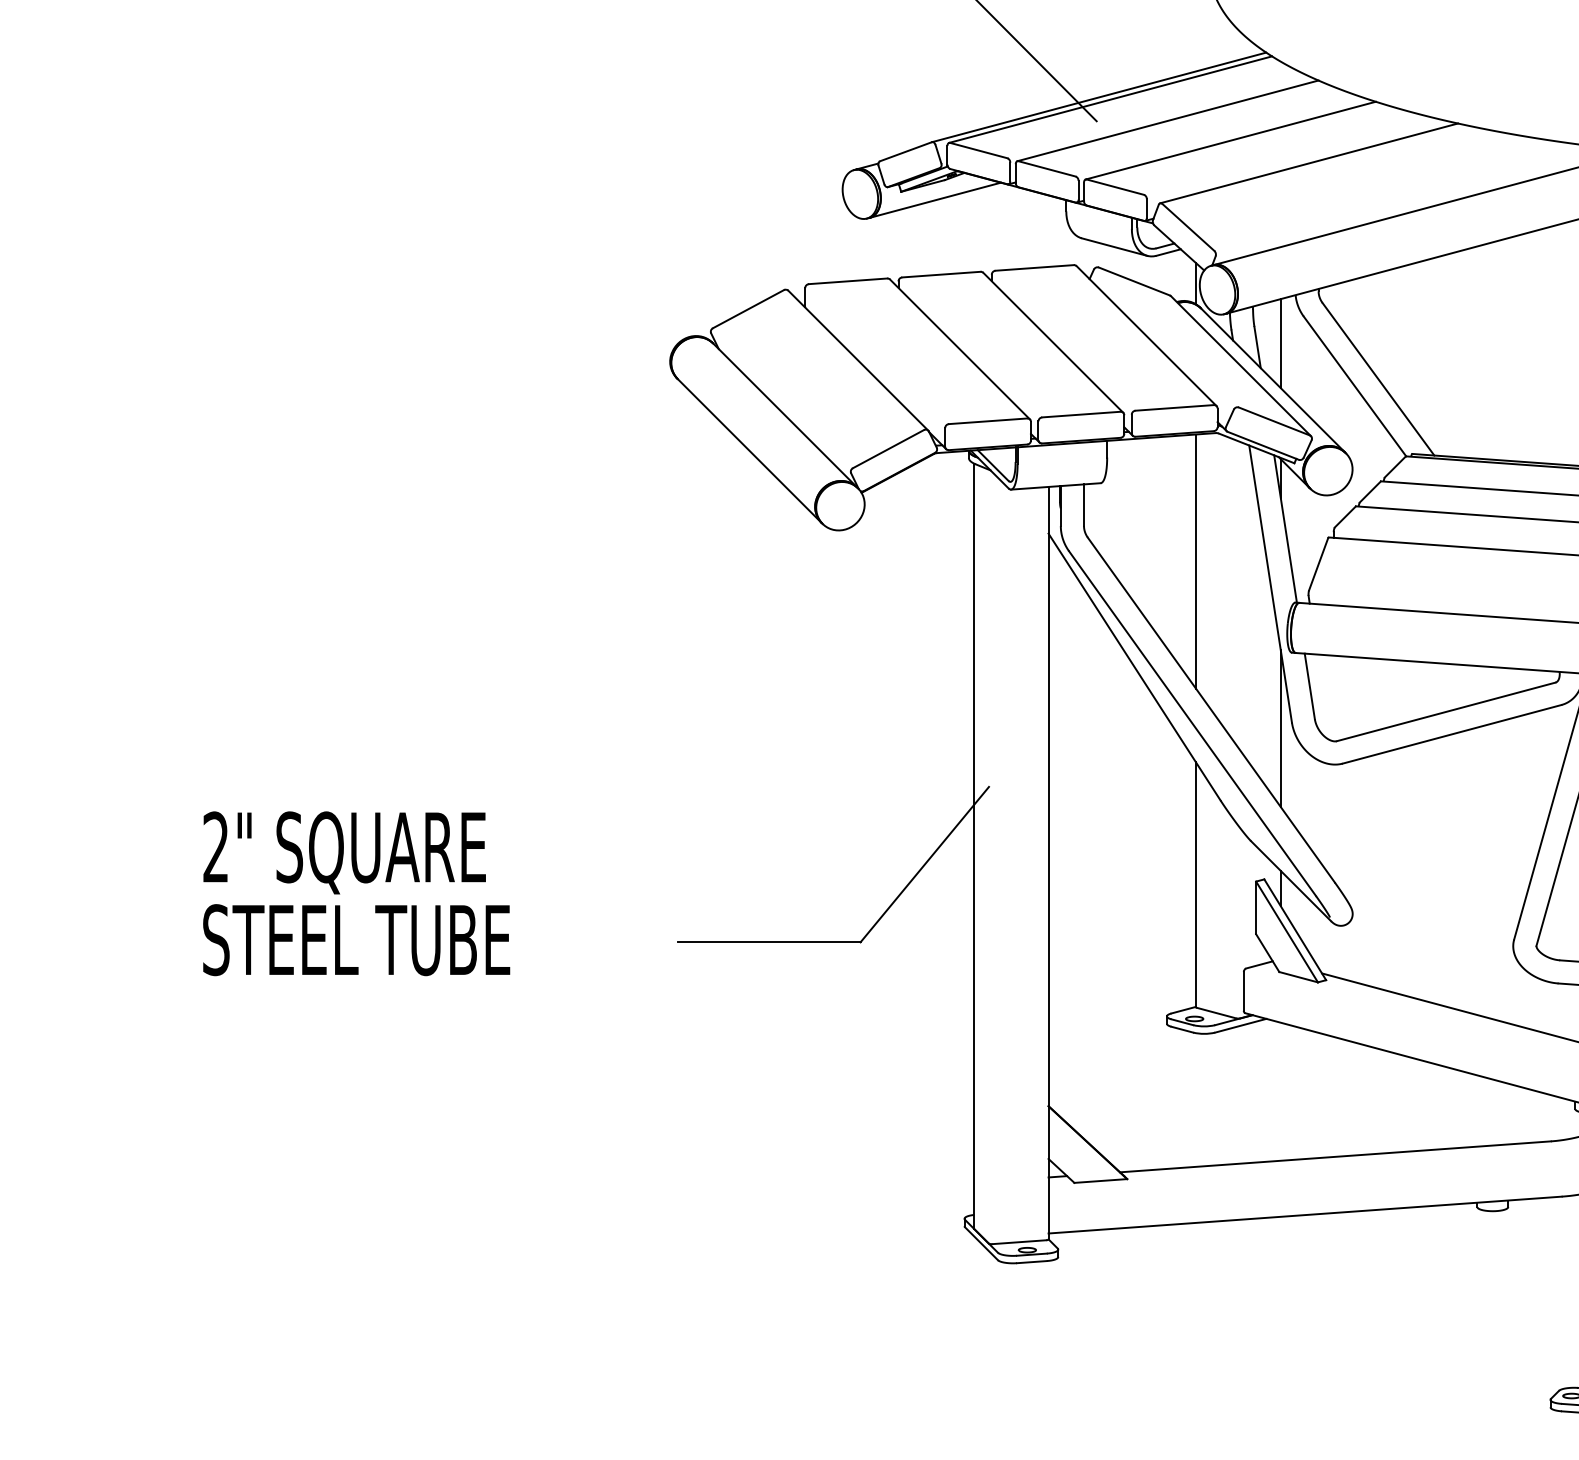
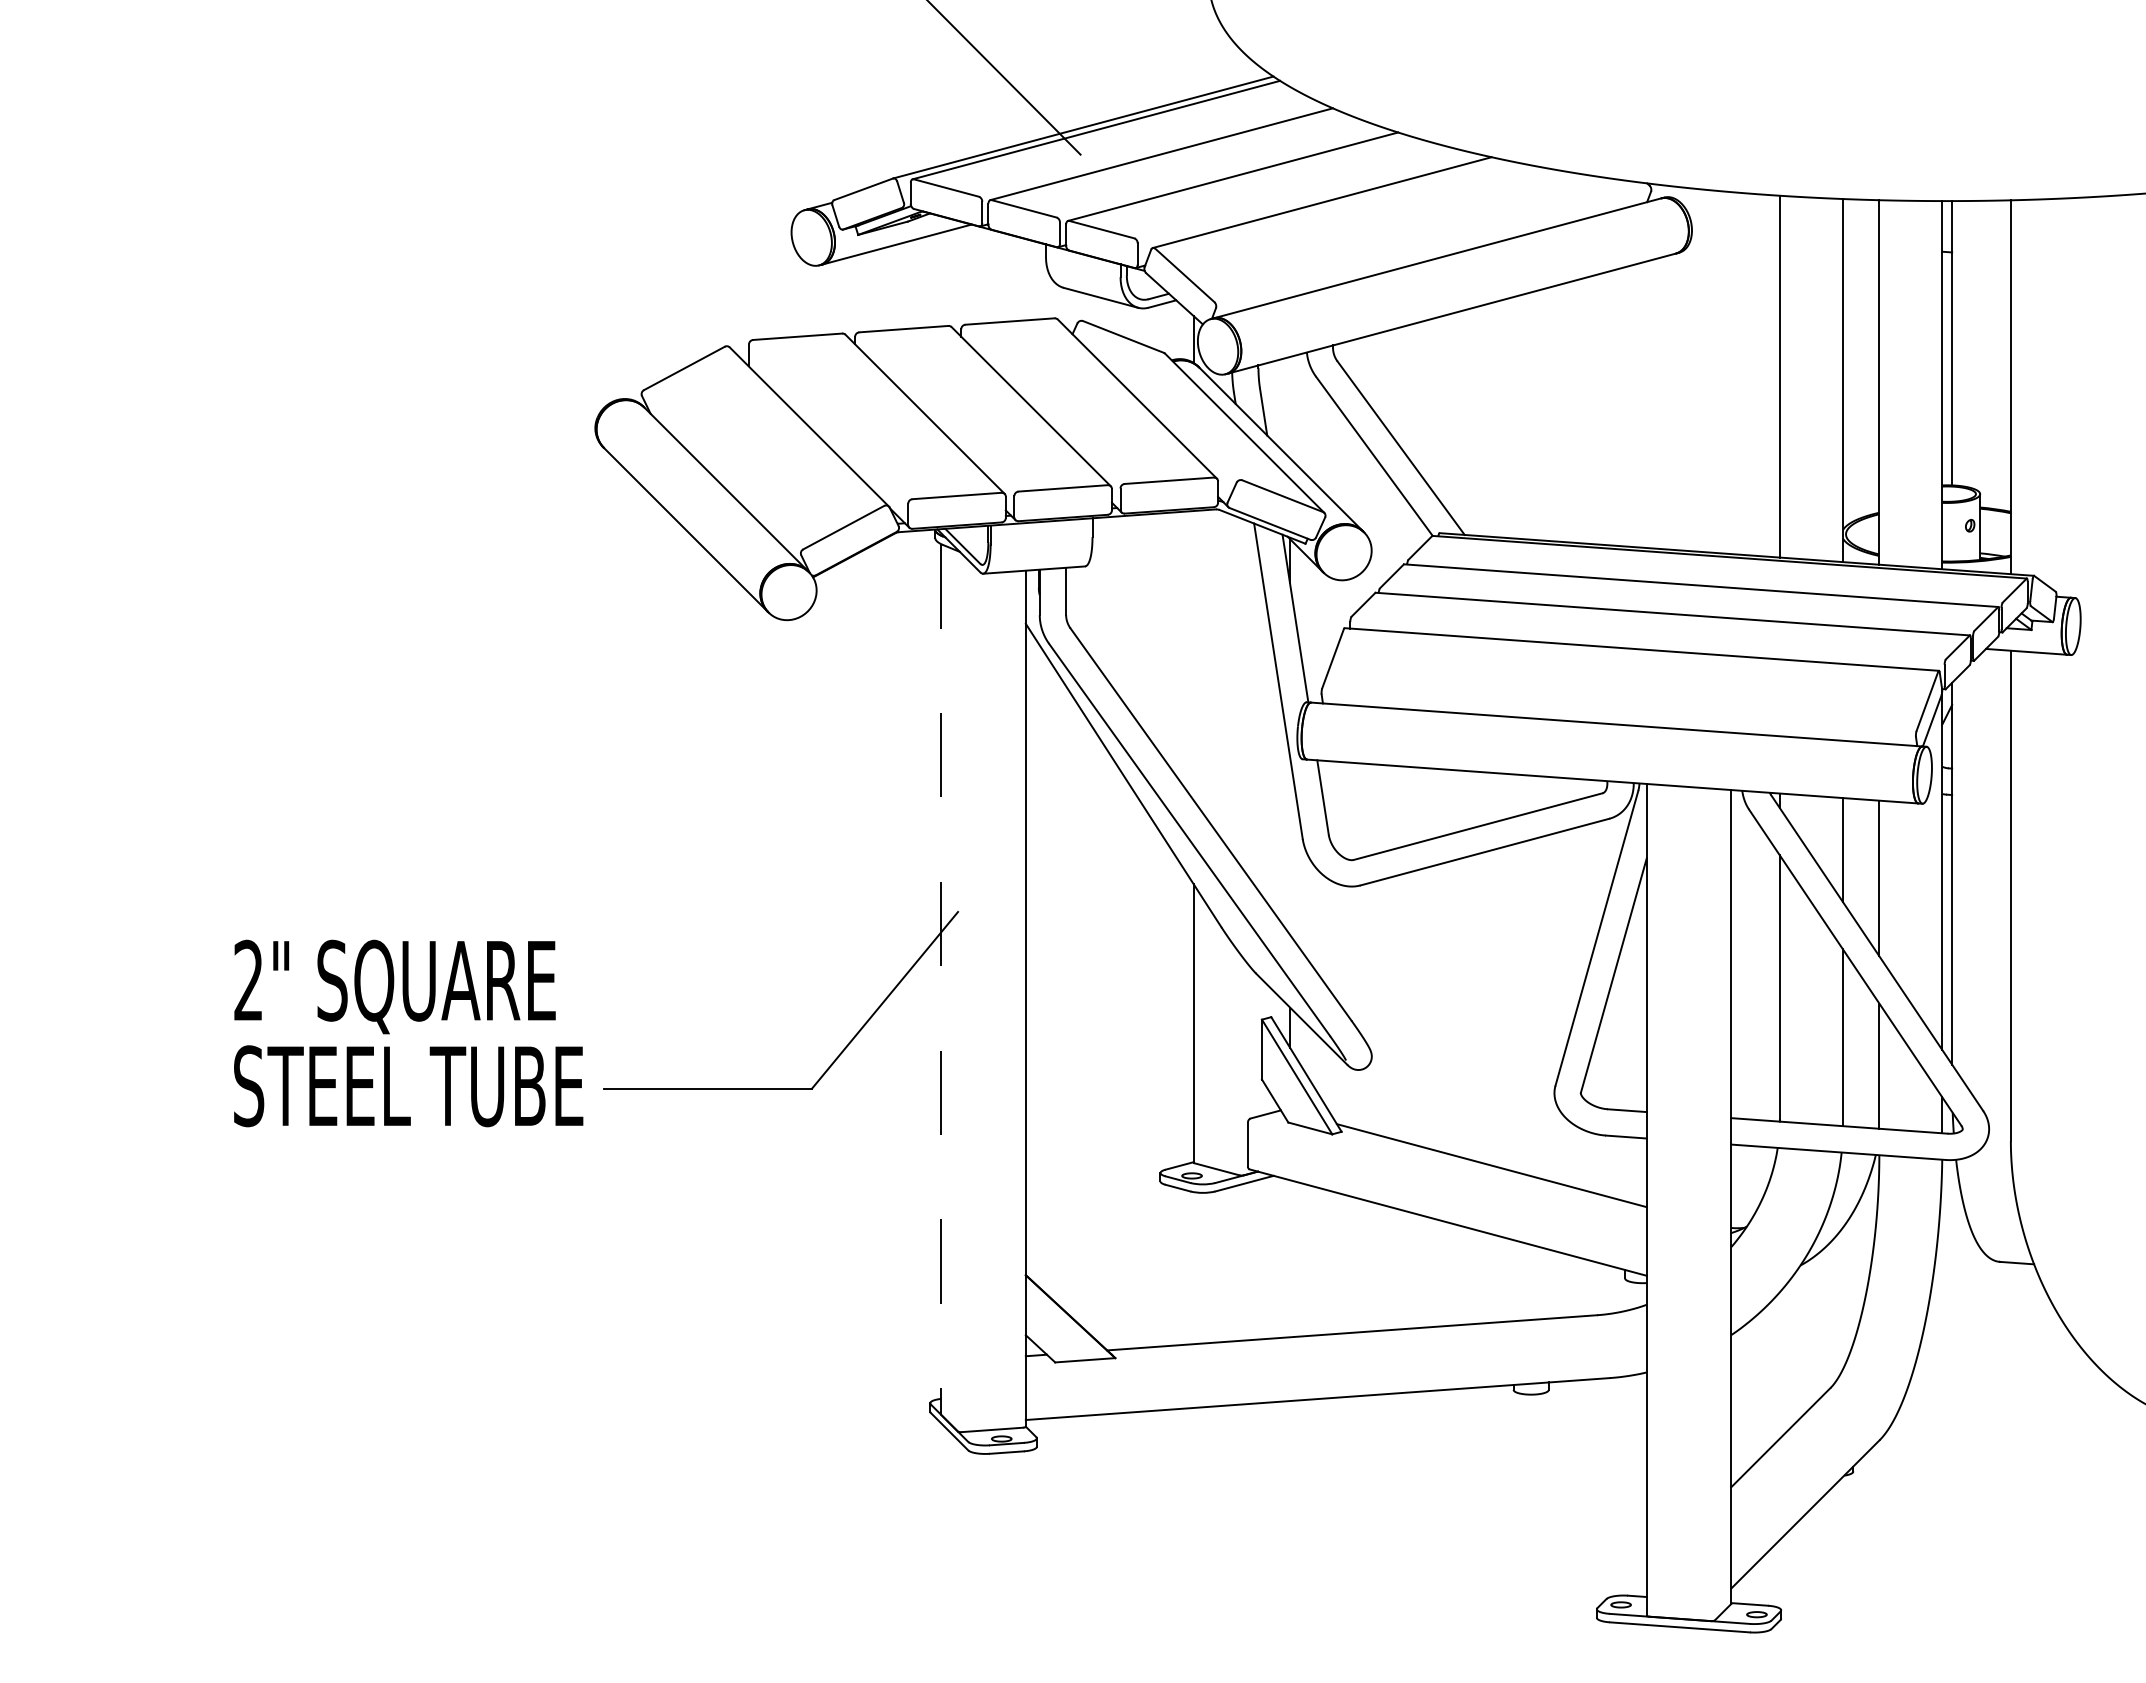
line: (1281, 343) -> (1290, 407), removed
line: (1195, 561) -> (1193, 655), removed
line: (1281, 728) -> (1290, 845), removed
line: (974, 847) -> (941, 980), solid -> dashed
text: (356, 893) -> (408, 1033), moved

